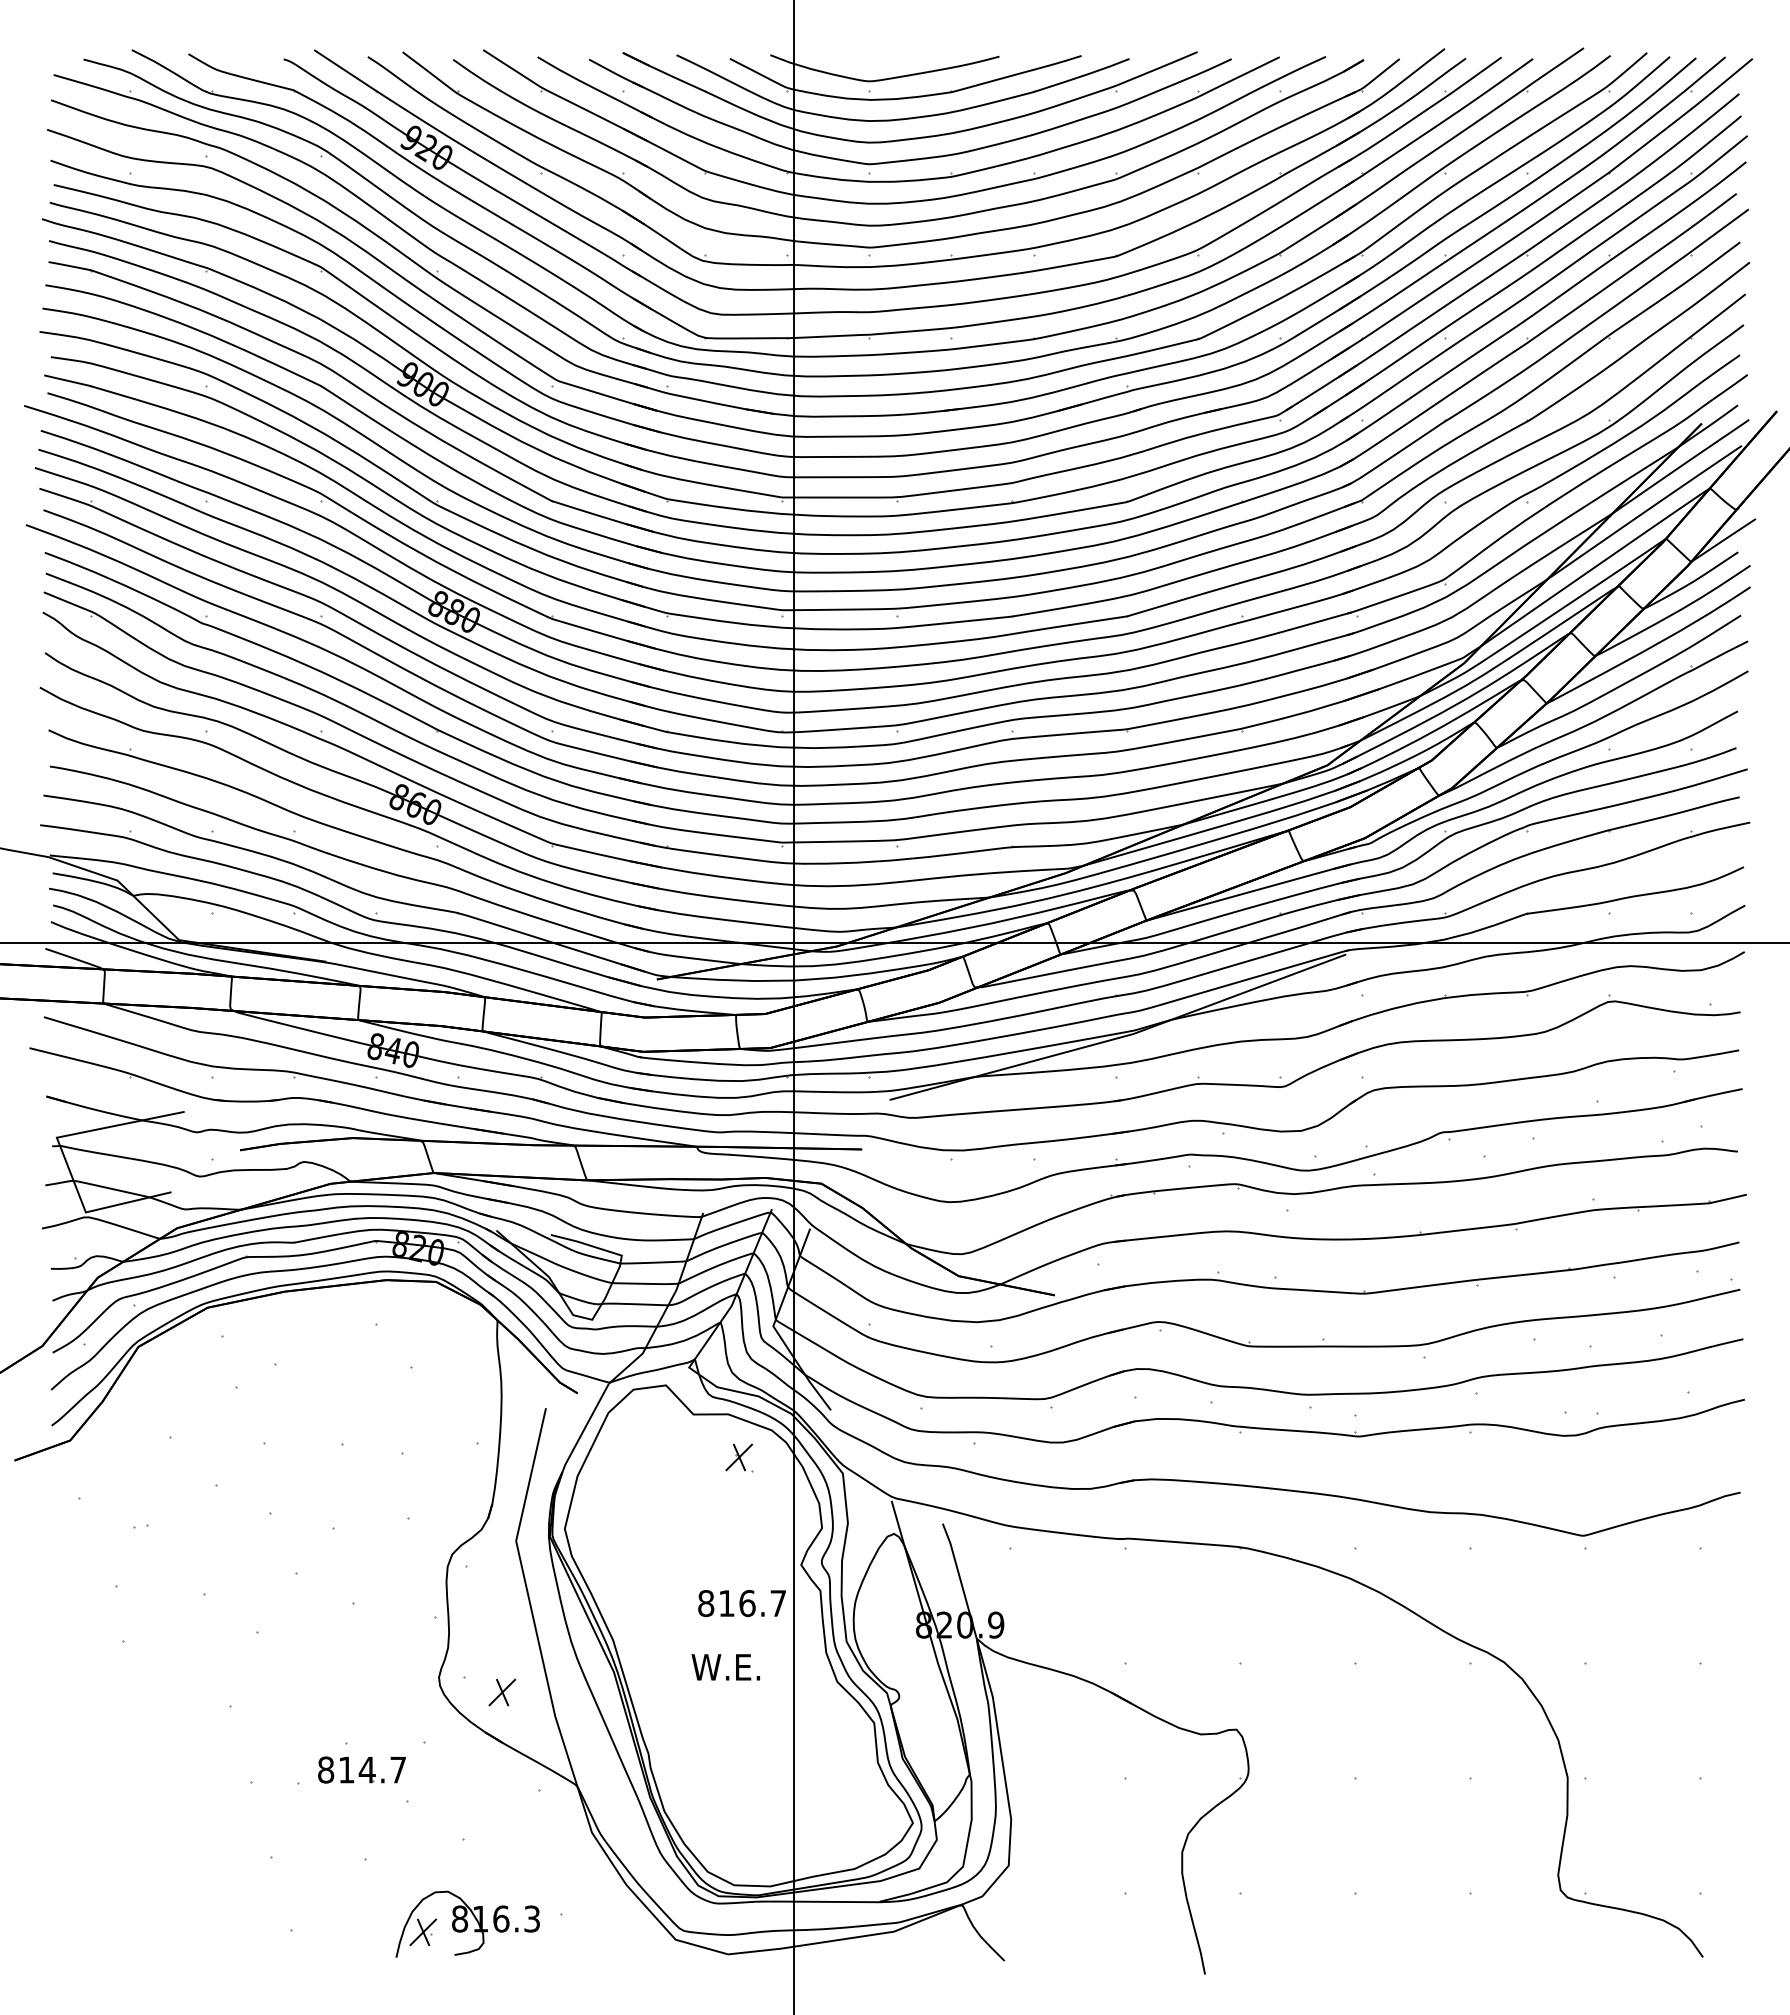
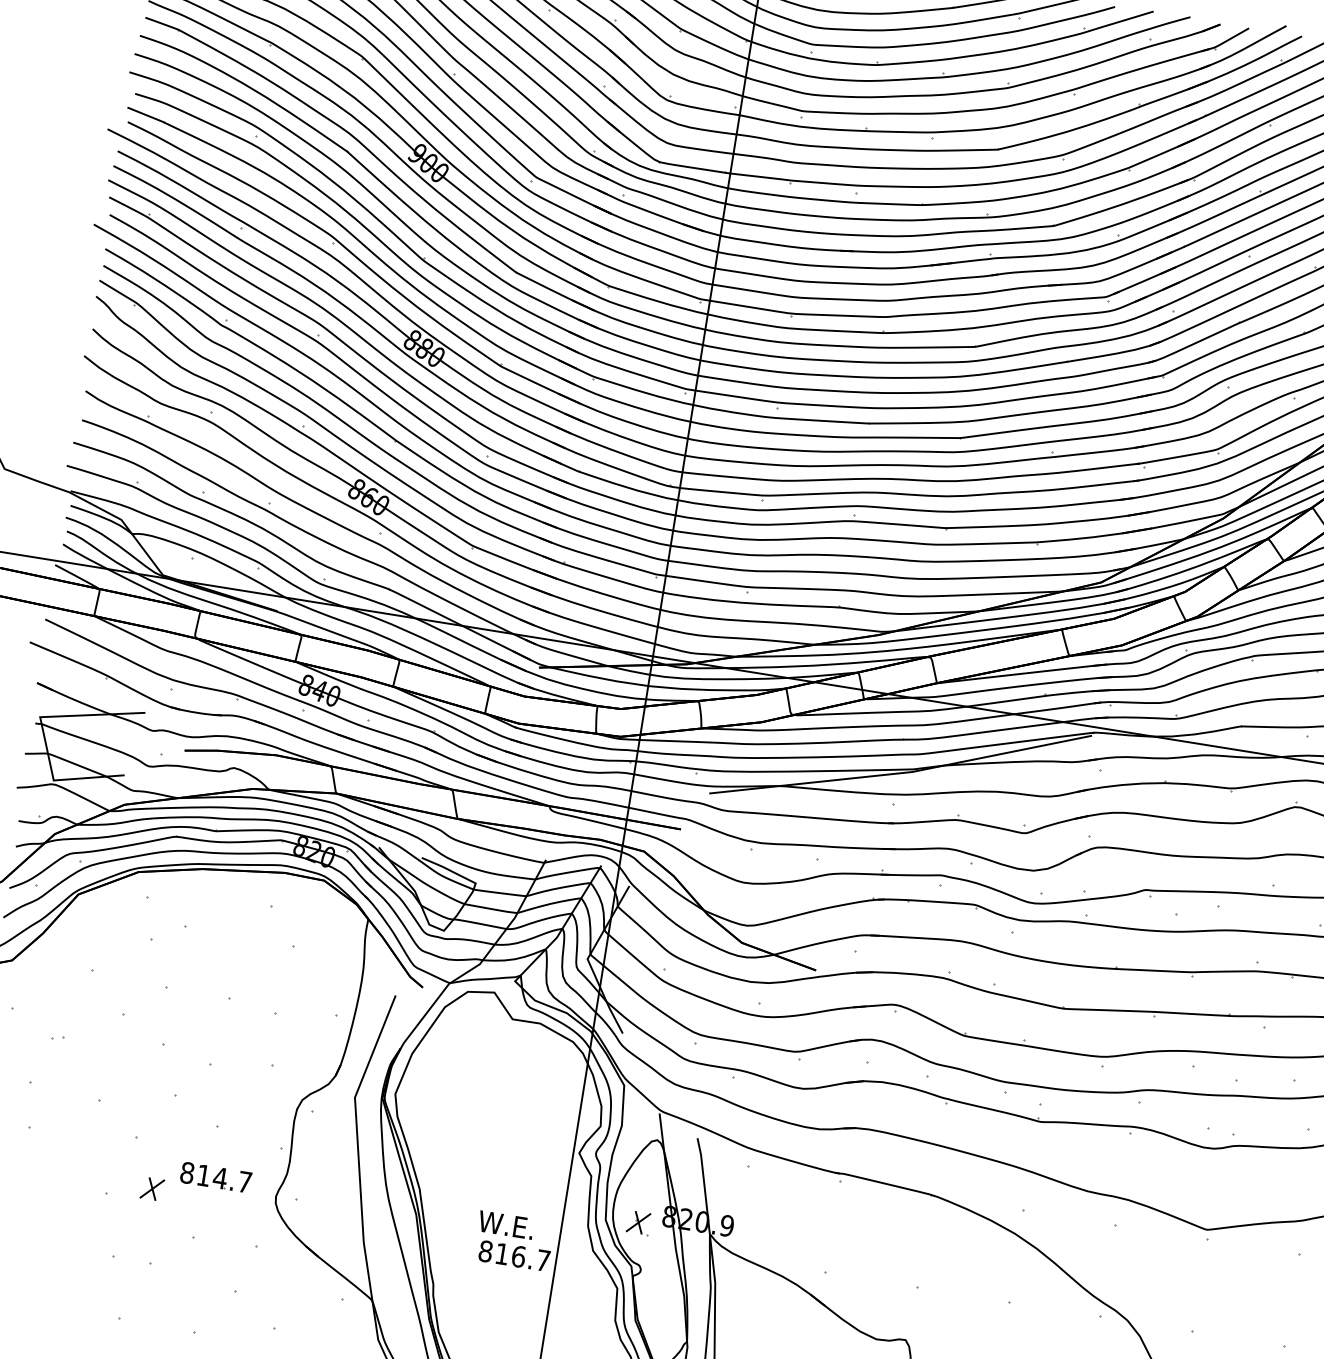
part: (739, 1457) -> (638, 1222), moved
text: (741, 1603) -> (513, 1255), moved
part: (502, 1692) -> (152, 1189), moved
part: (361, 1769) -> (215, 1177), moved

